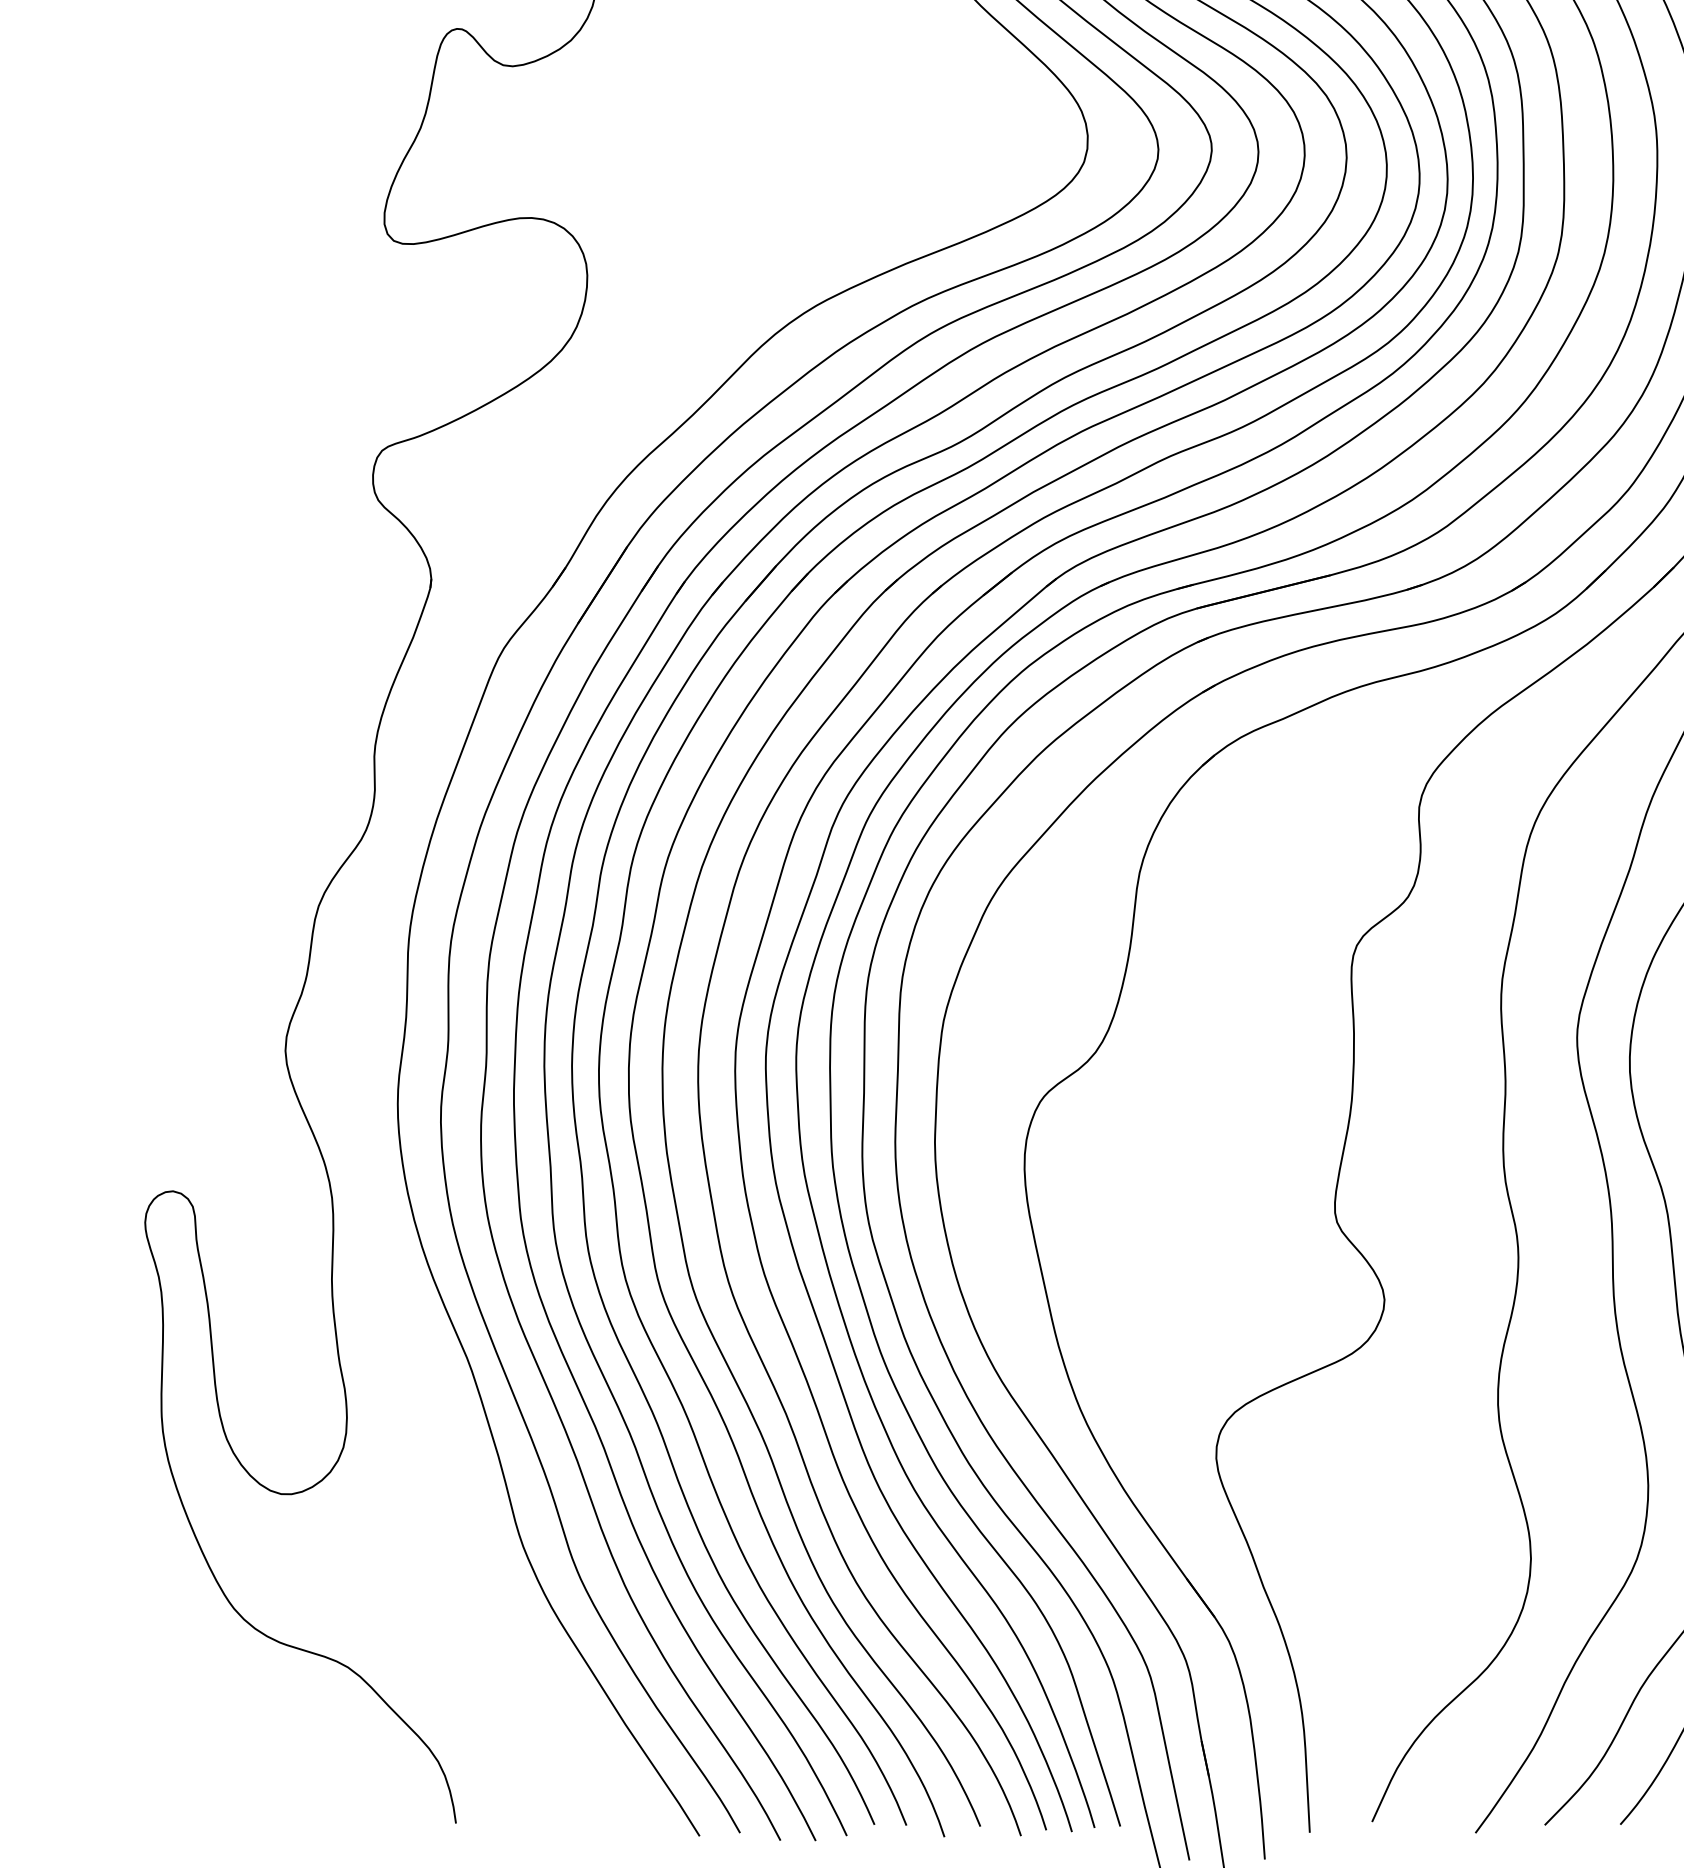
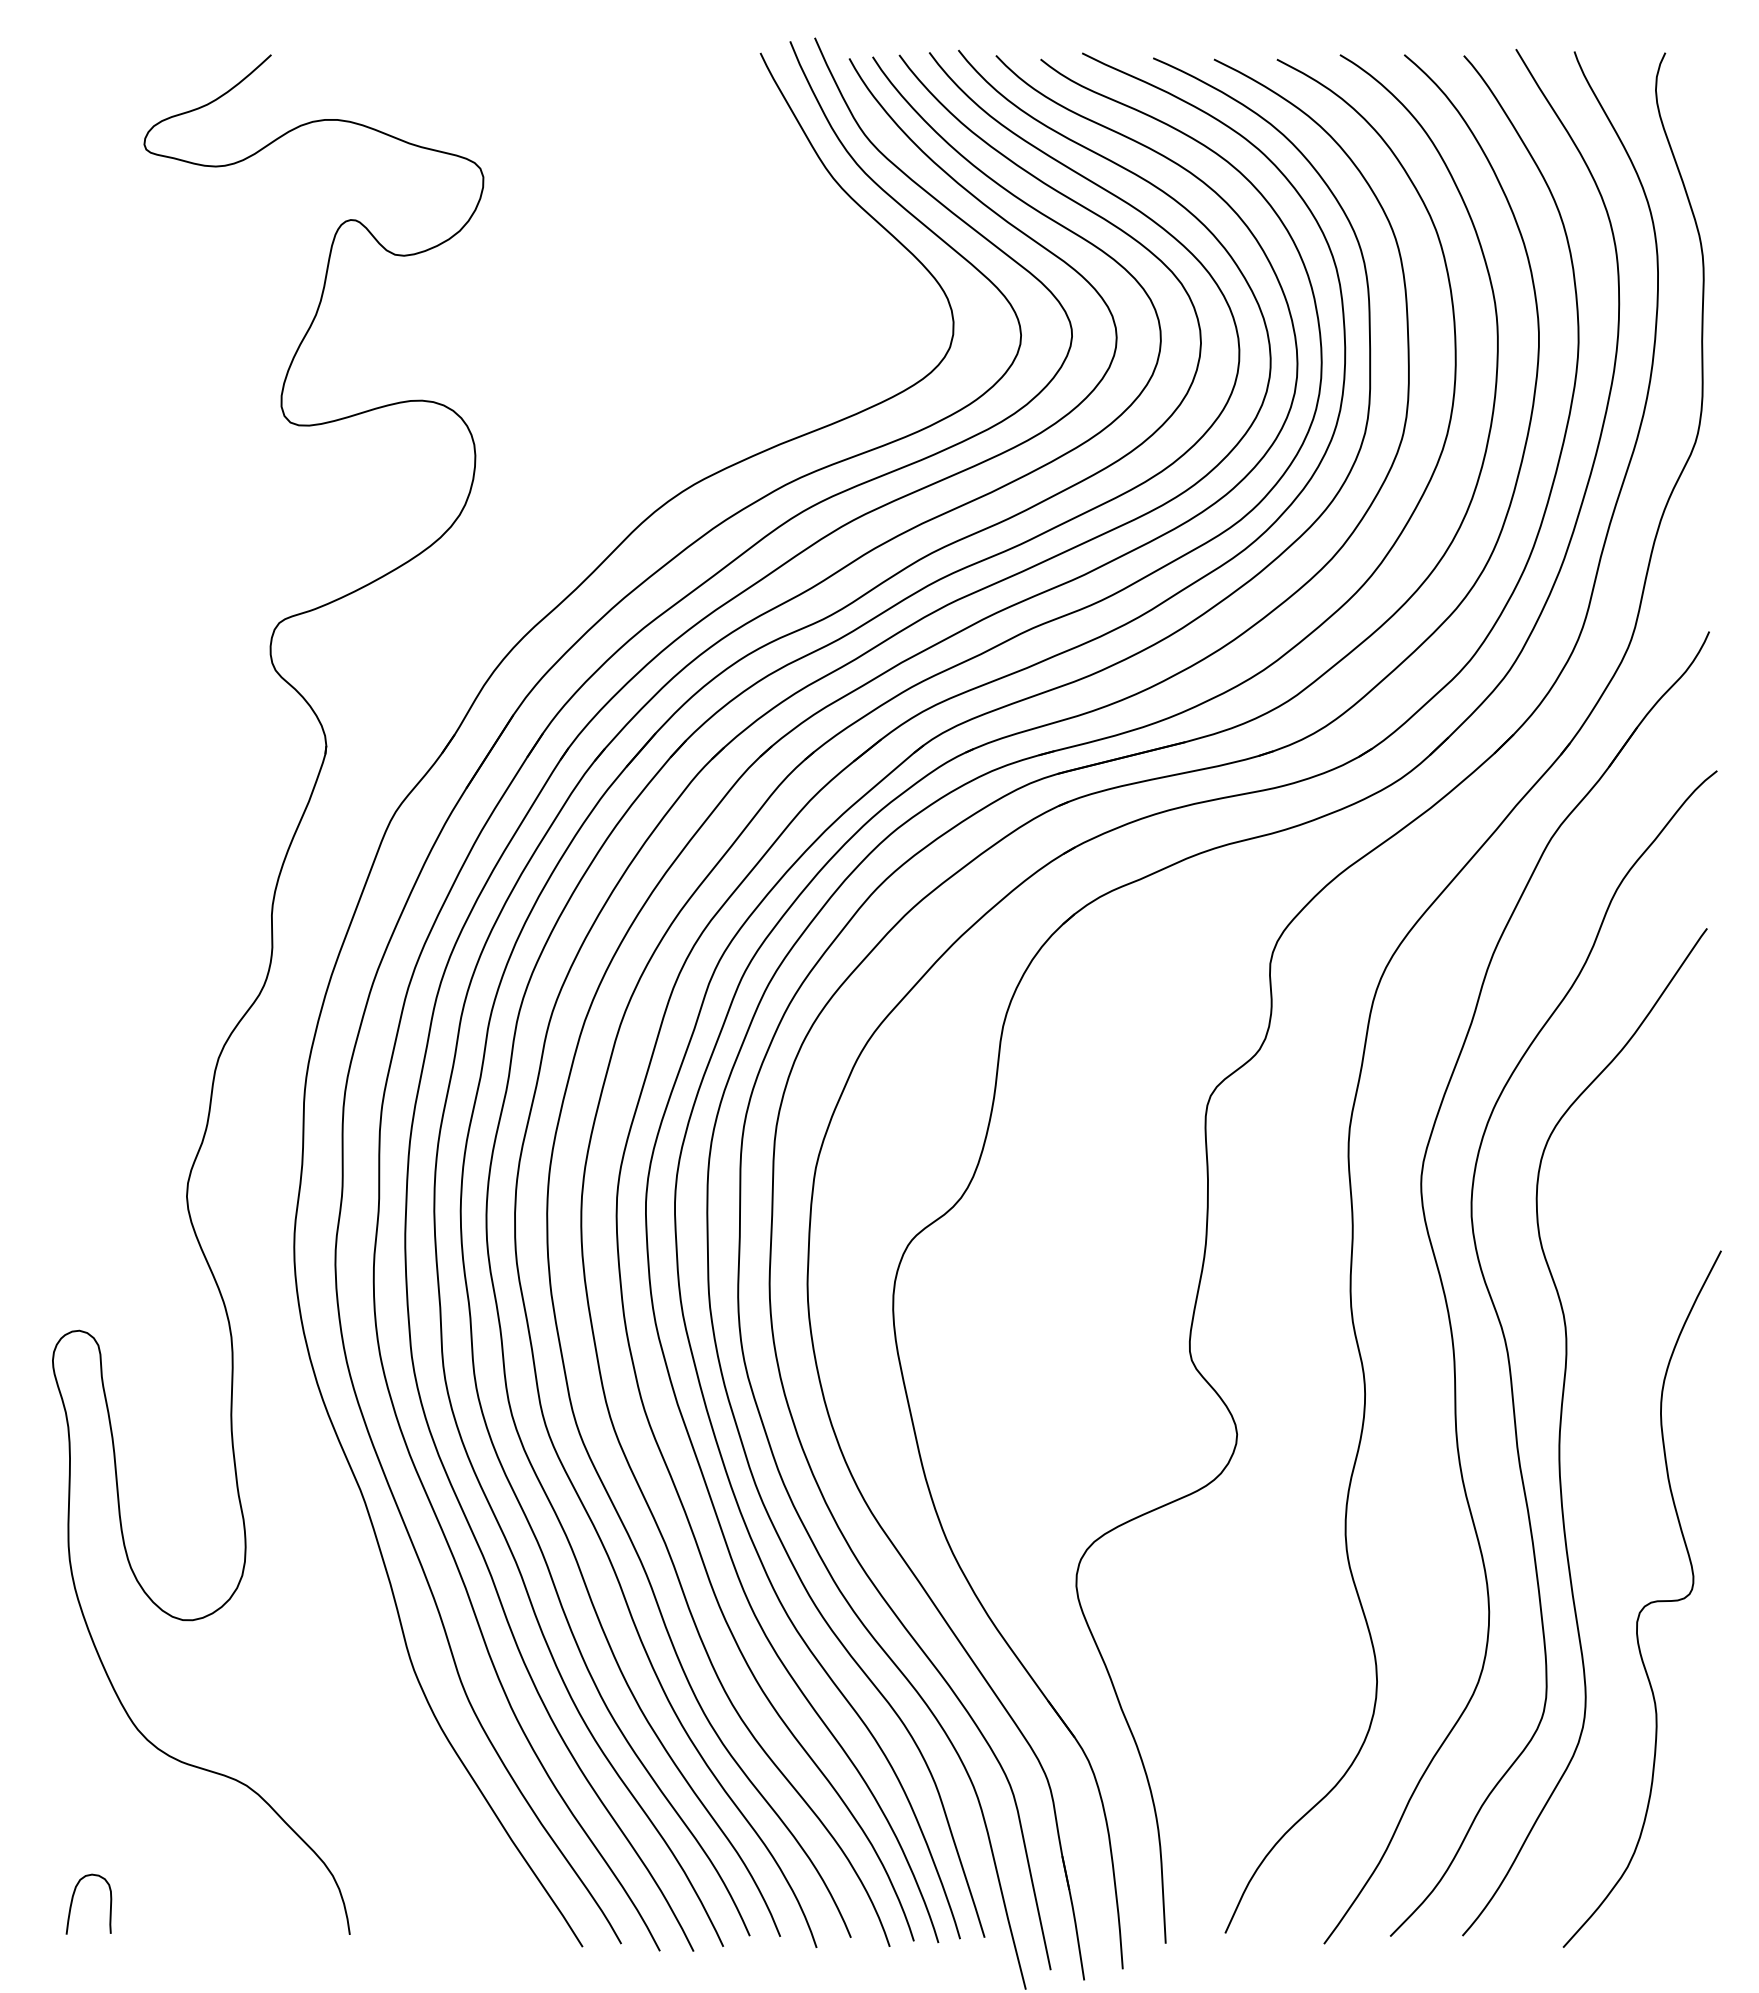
curve: (166, 1786) -> (73, 1899), added

